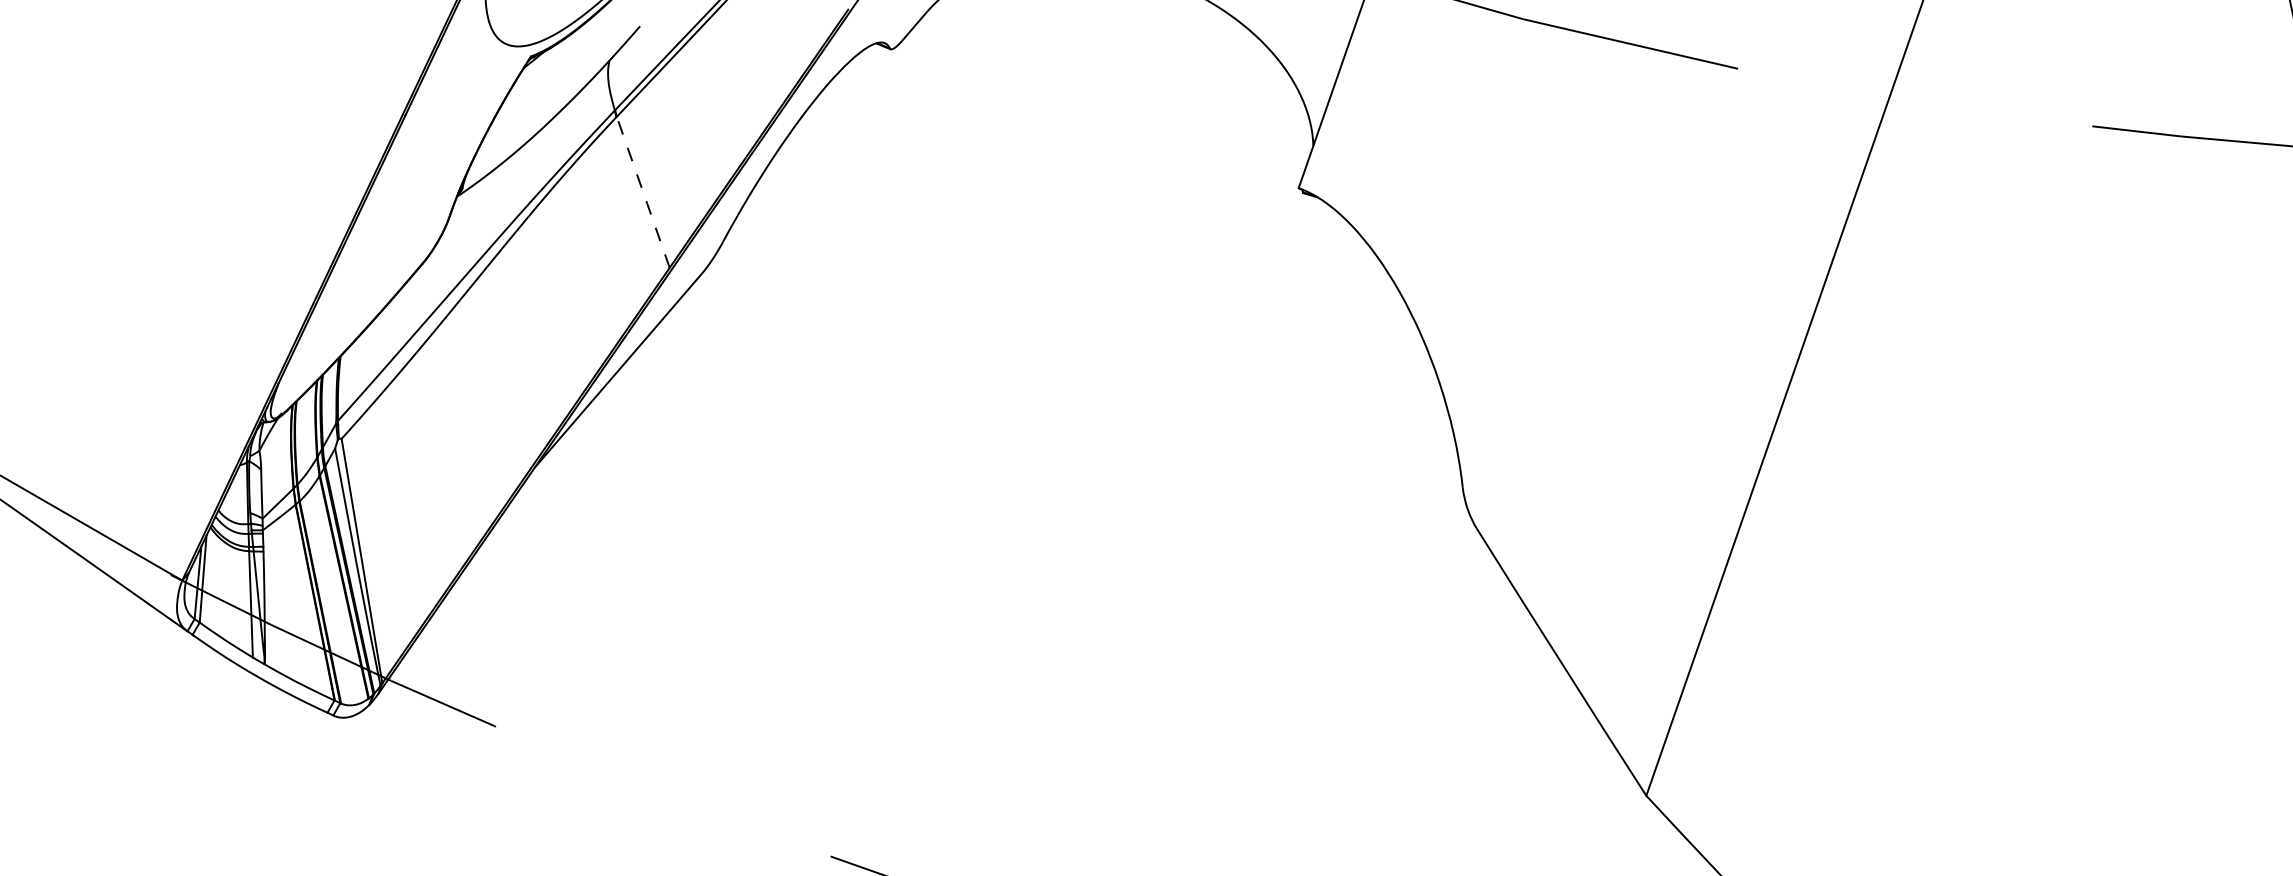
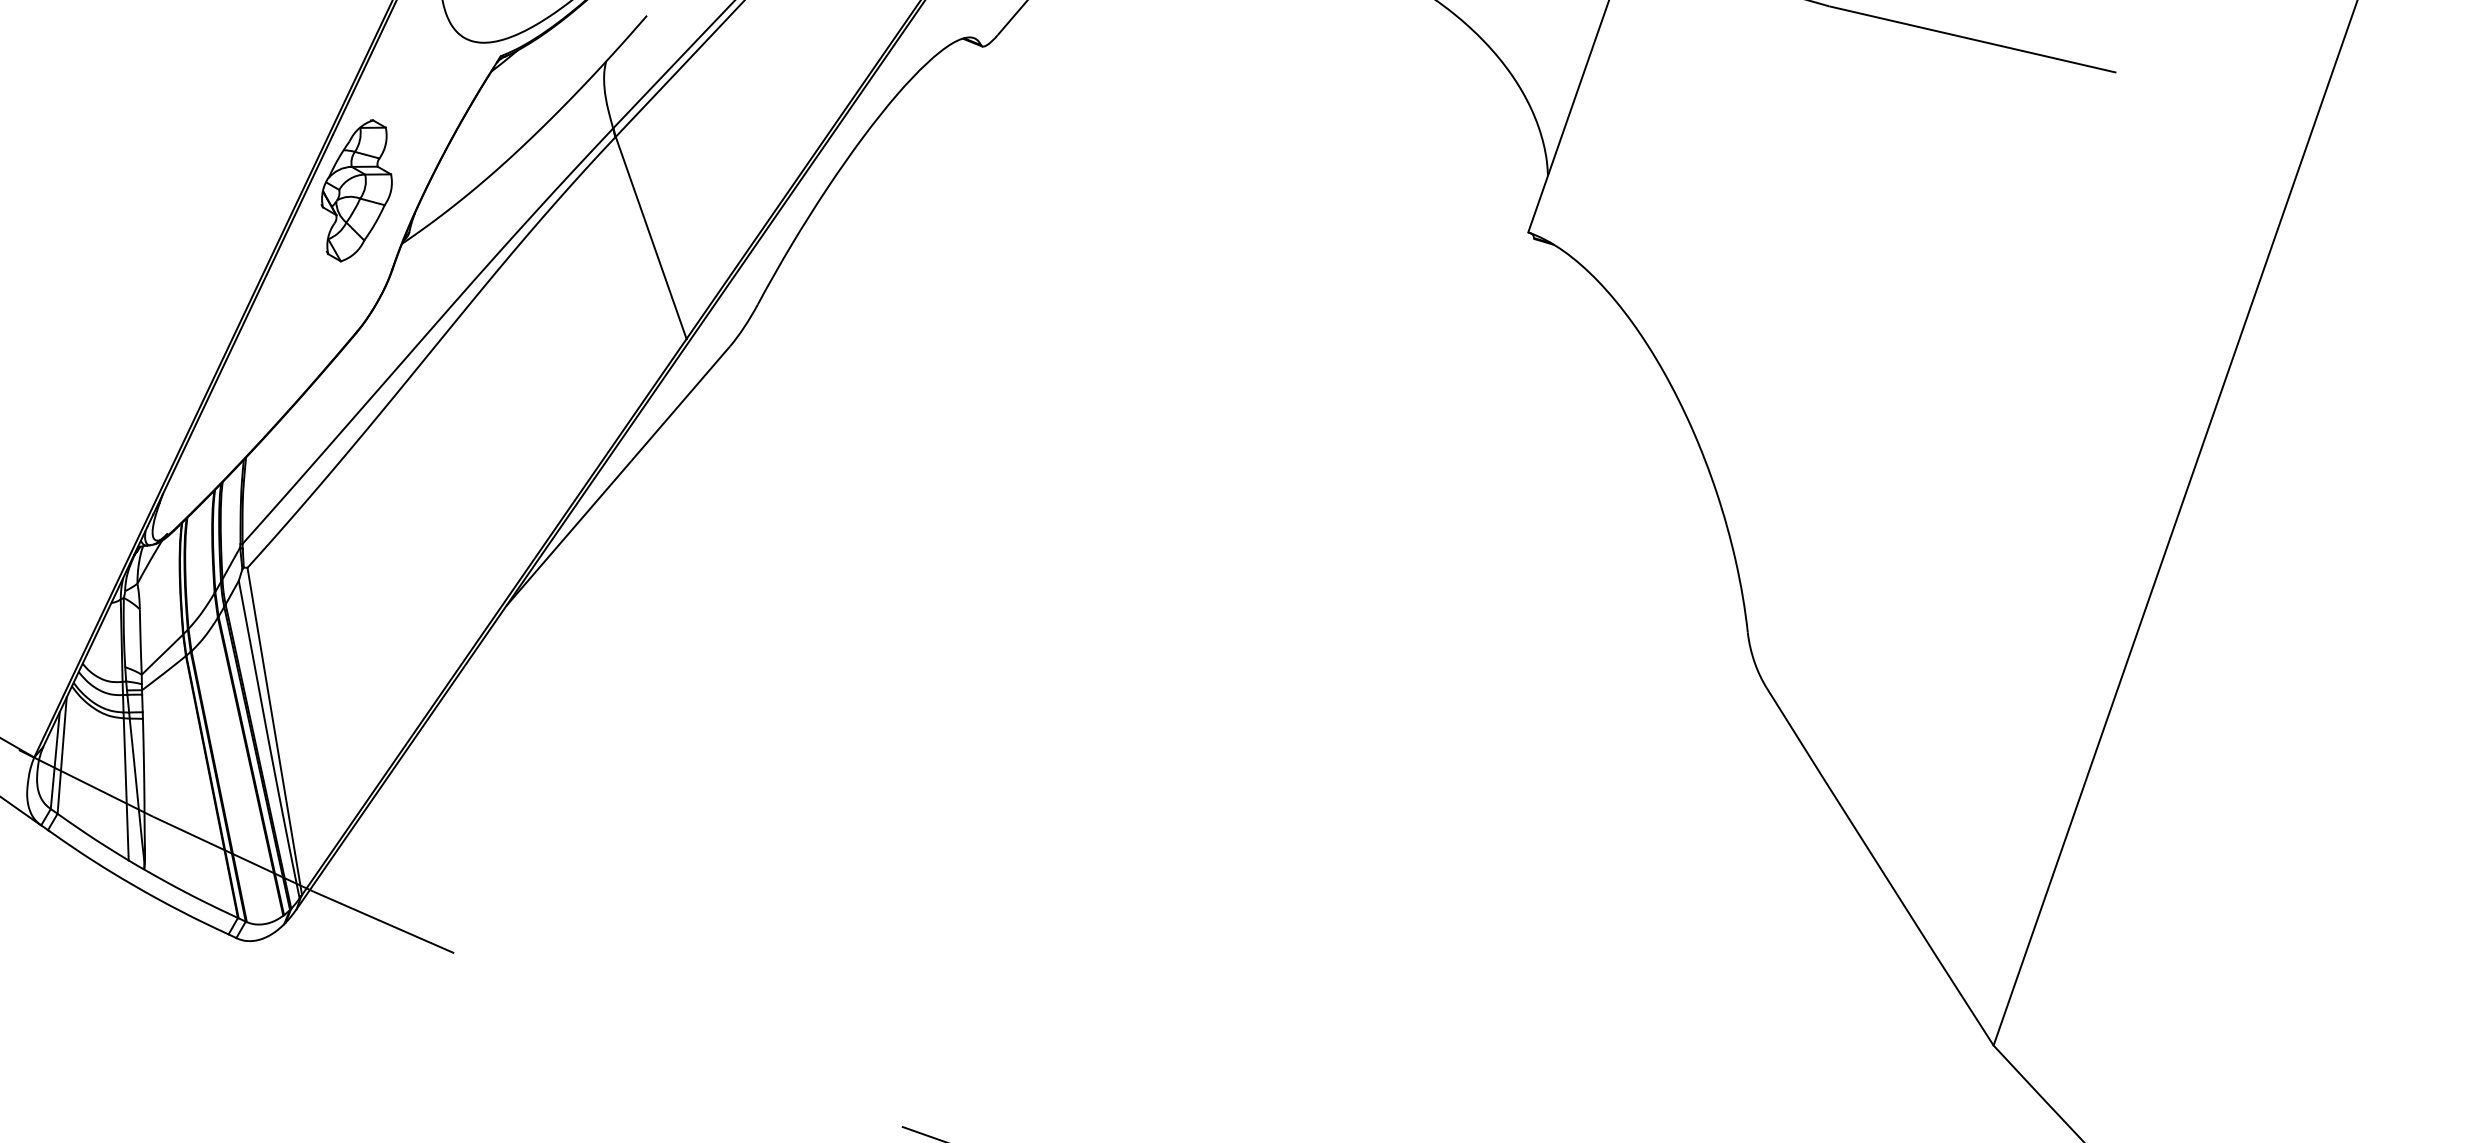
part: (423, 156) -> (357, 189), added
line: (643, 191) -> (651, 236), dashed -> solid

